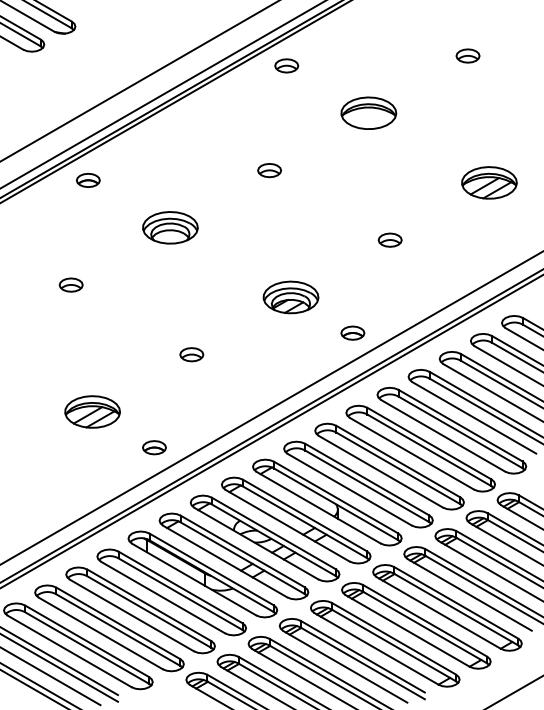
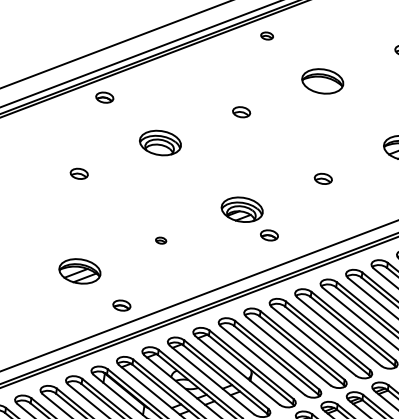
part: (286, 65) -> (266, 35), size x0.7
part: (352, 332) -> (269, 234), moved
part: (191, 354) -> (160, 240), size x0.6

